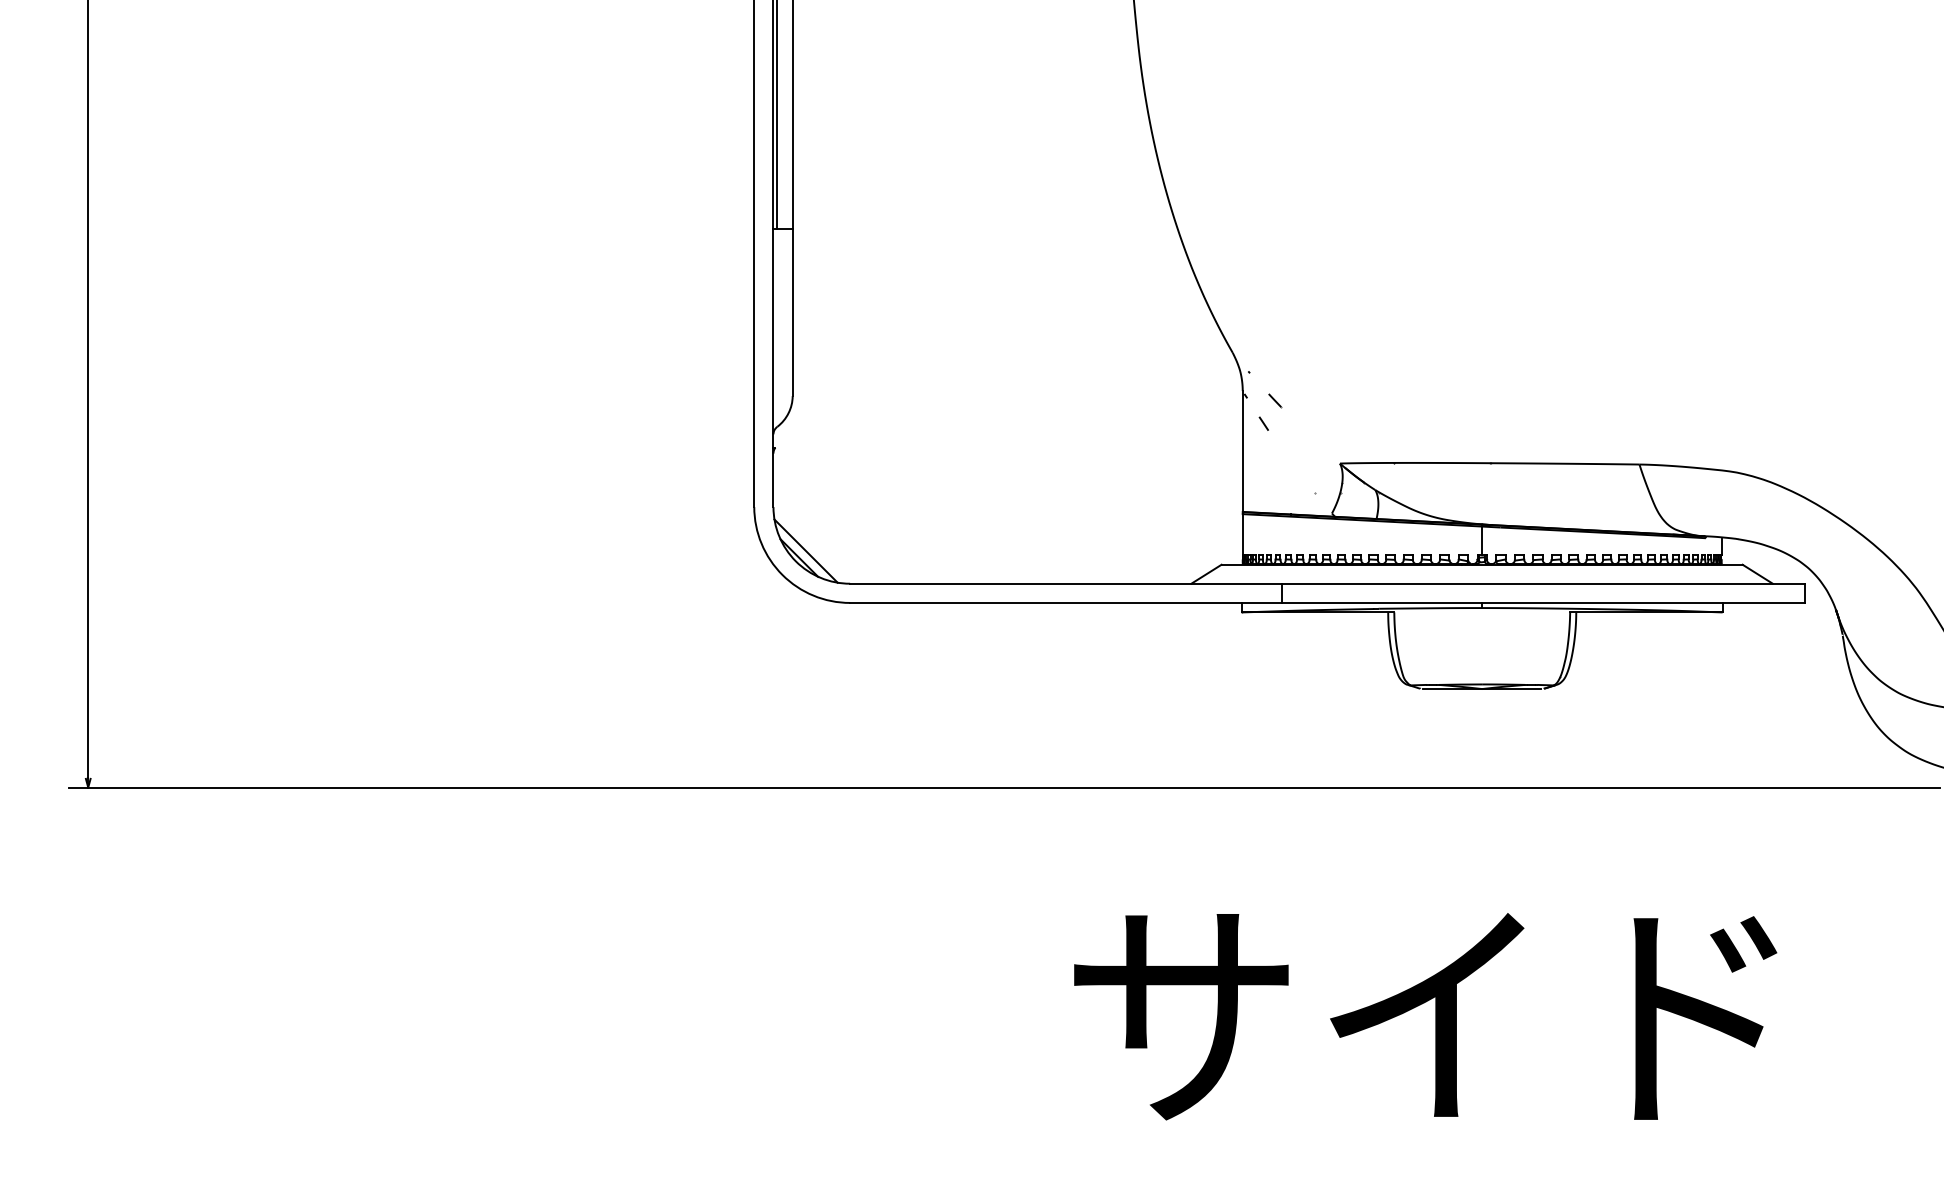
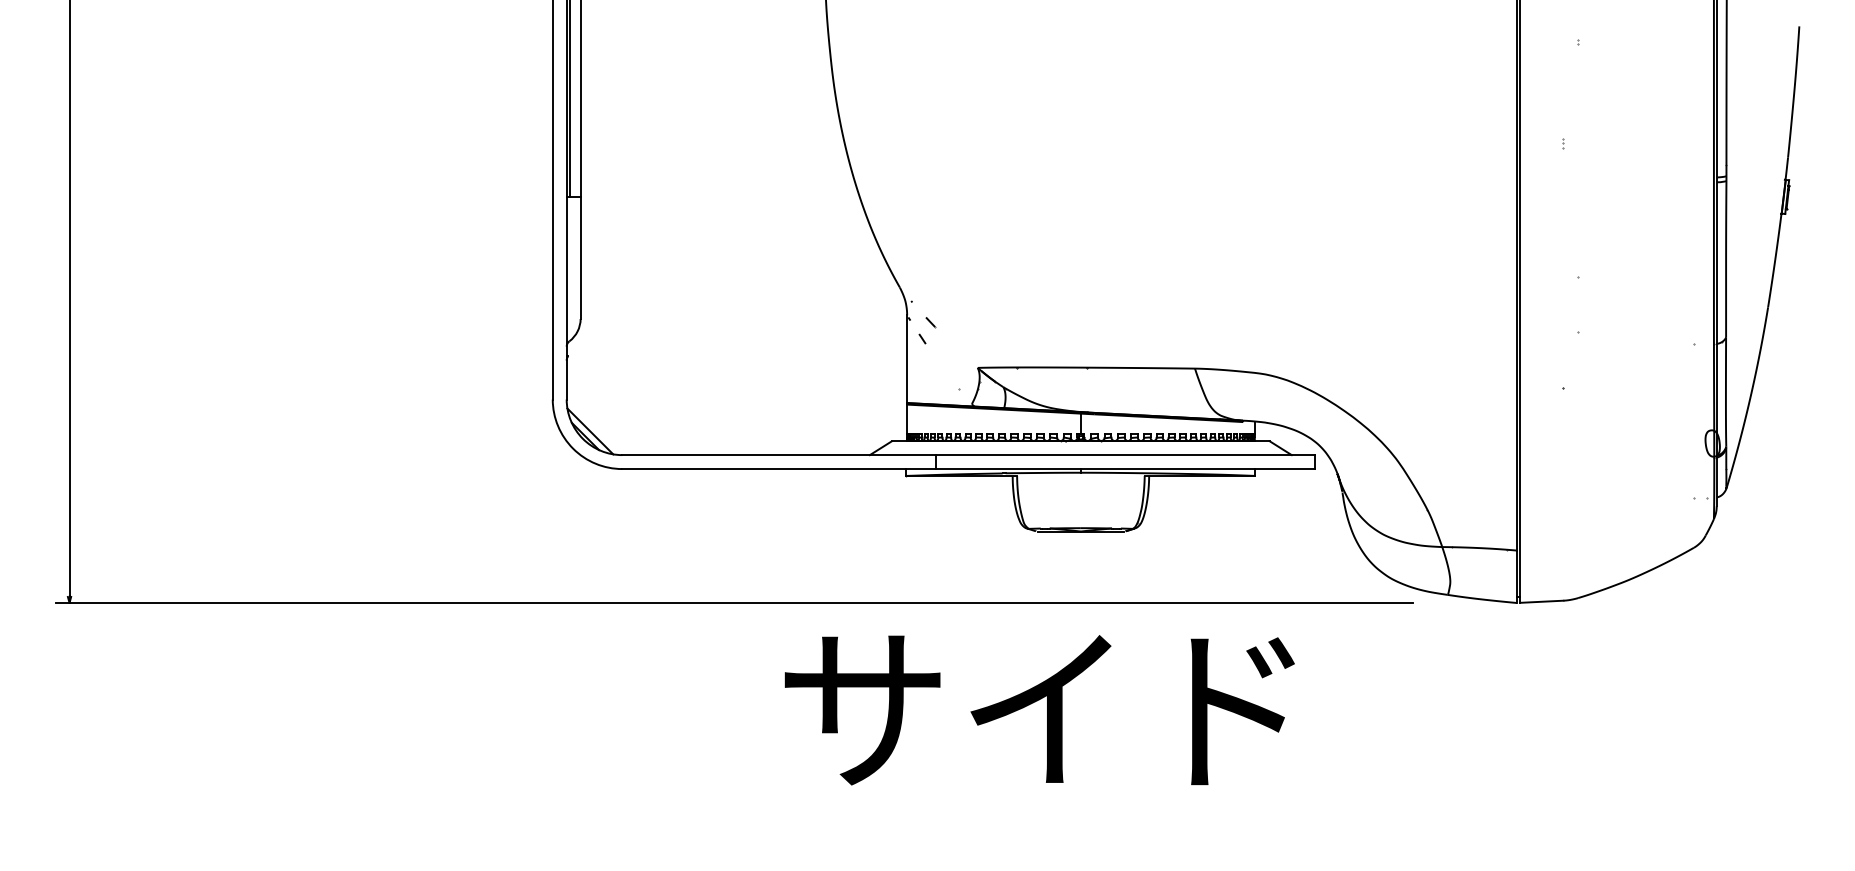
text: (1425, 1017) -> (1039, 710), moved

